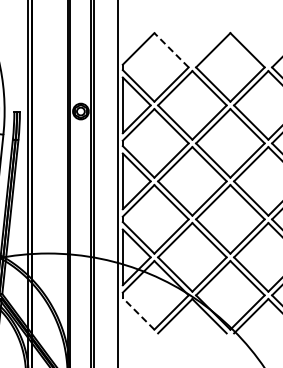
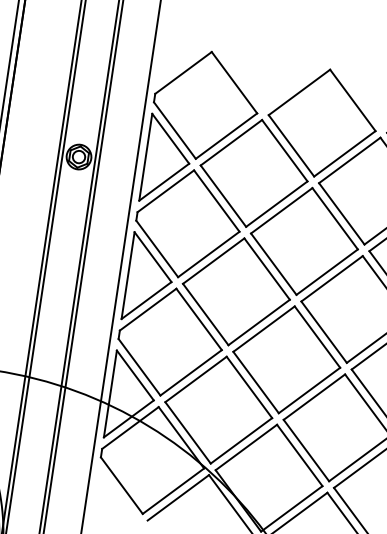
line: (171, 49) -> (234, 81), dashed -> solid
line: (138, 313) -> (121, 485), dashed -> solid

